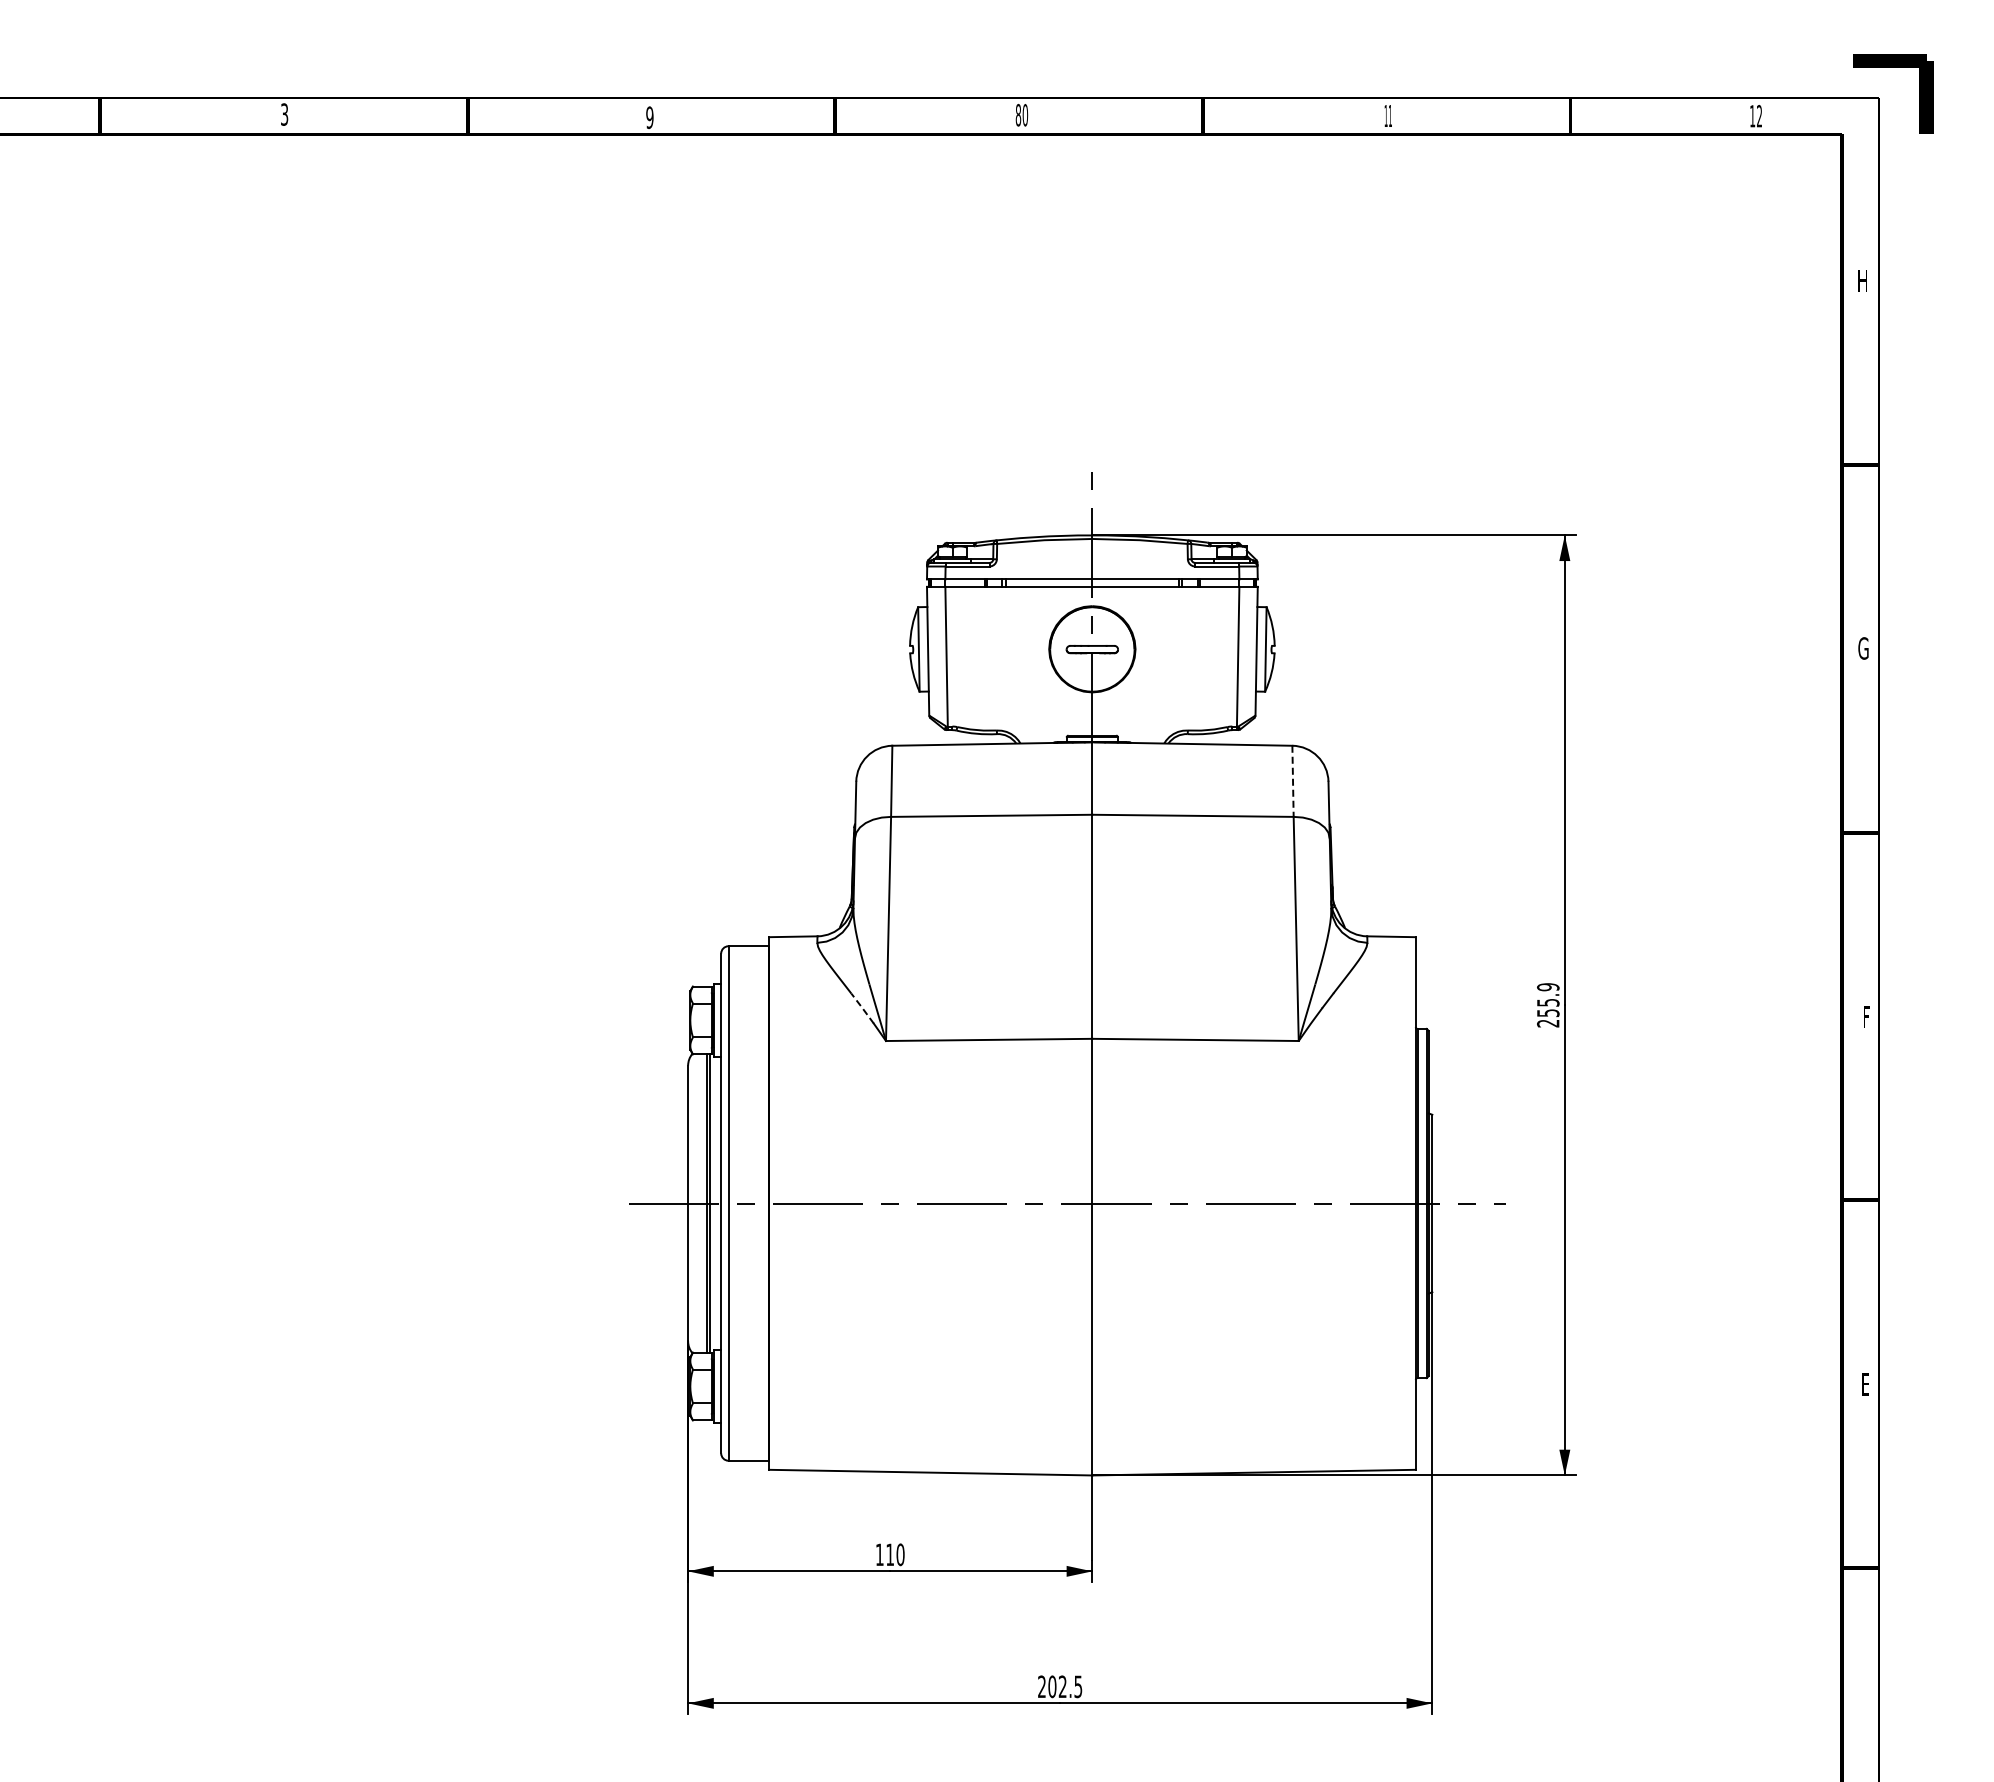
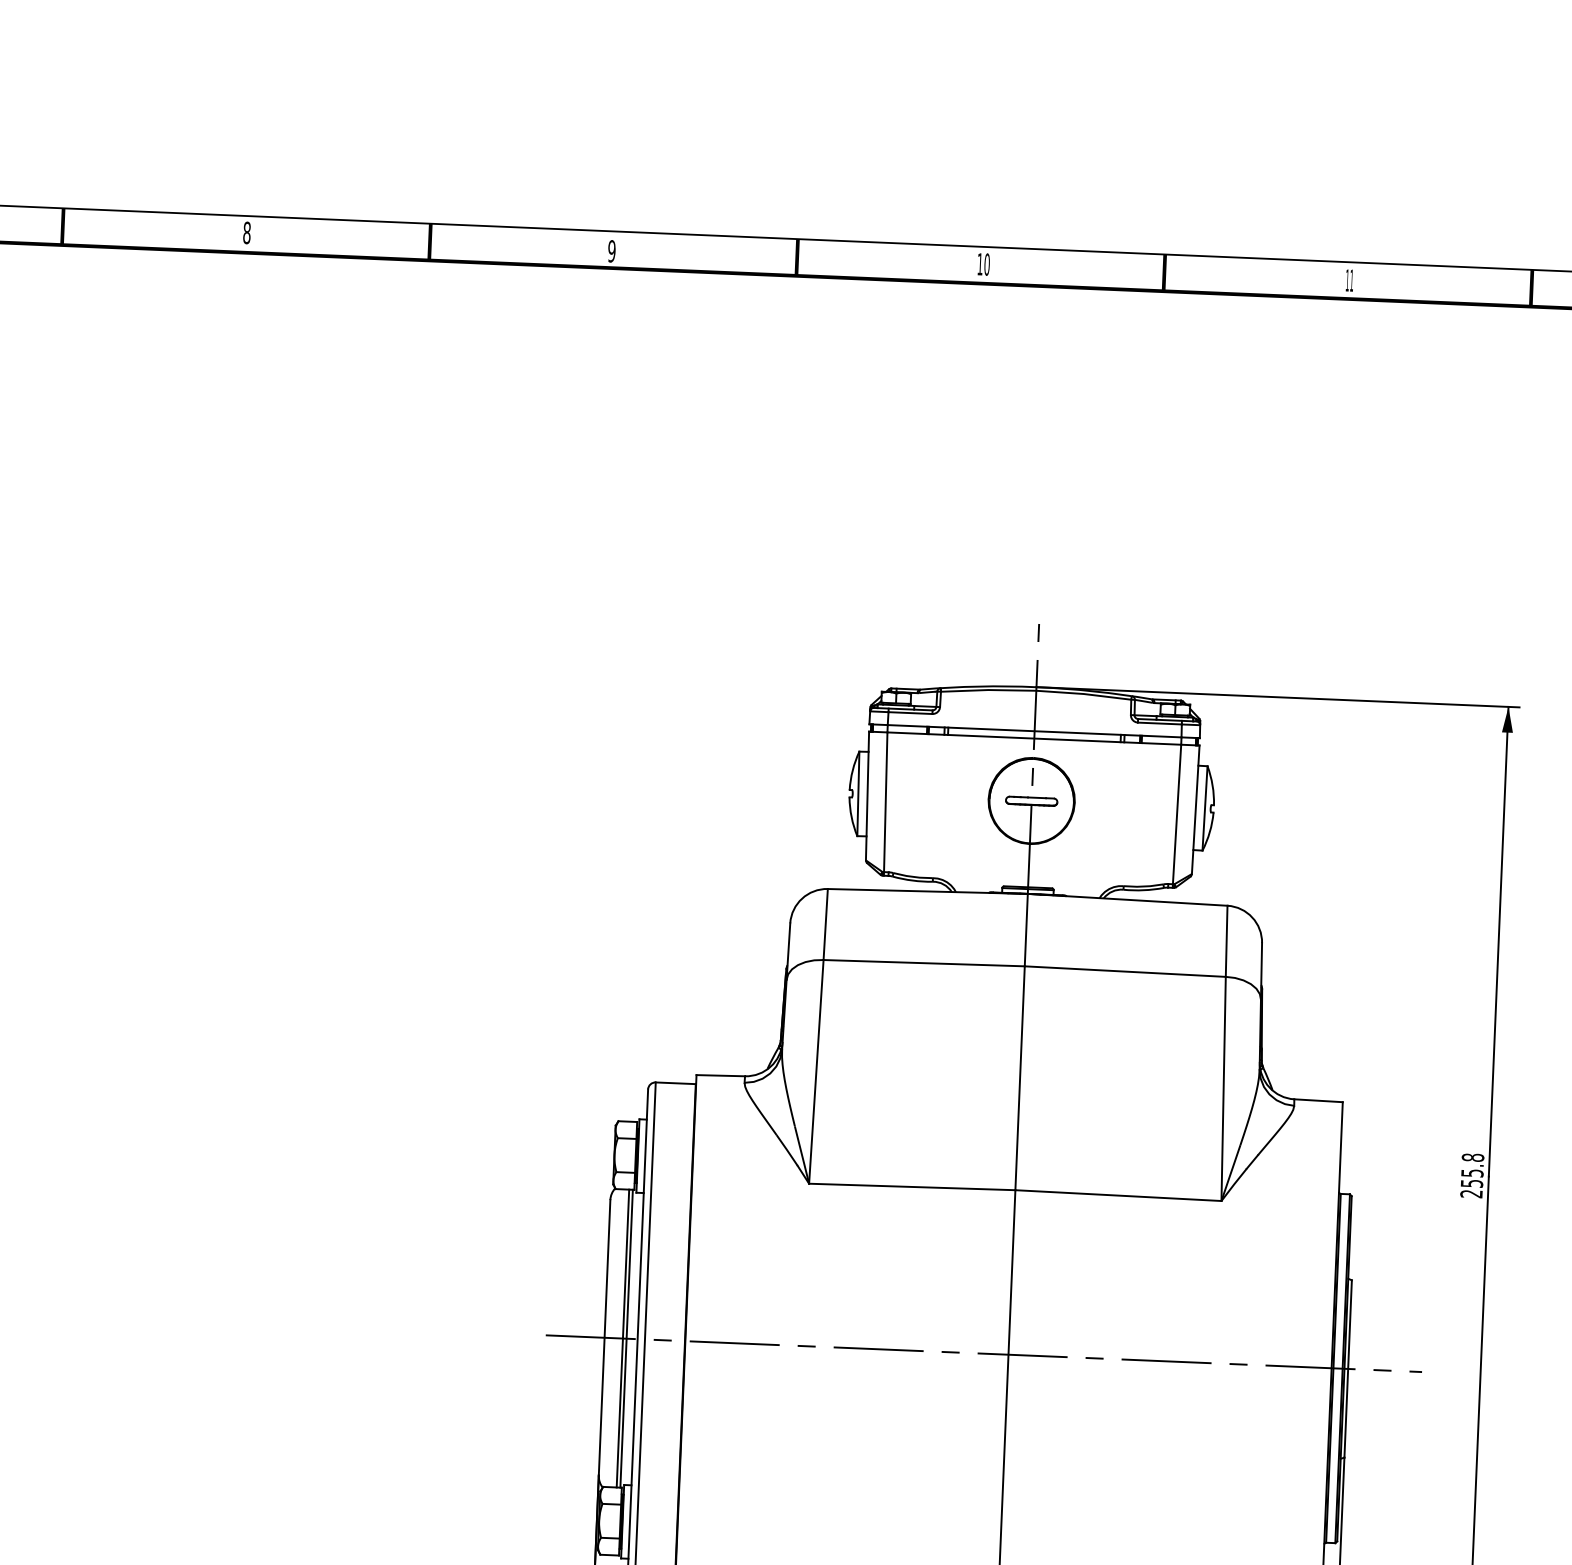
text: (284, 114) -> (246, 232), 3 -> 8
text: (1018, 114) -> (980, 263), 80 -> 10
line: (1293, 781) -> (1227, 941), dashed -> solid
text: (1548, 987) -> (1473, 1158), 255.9 -> 255.8
line: (862, 1007) -> (787, 1149), dashed -> solid

